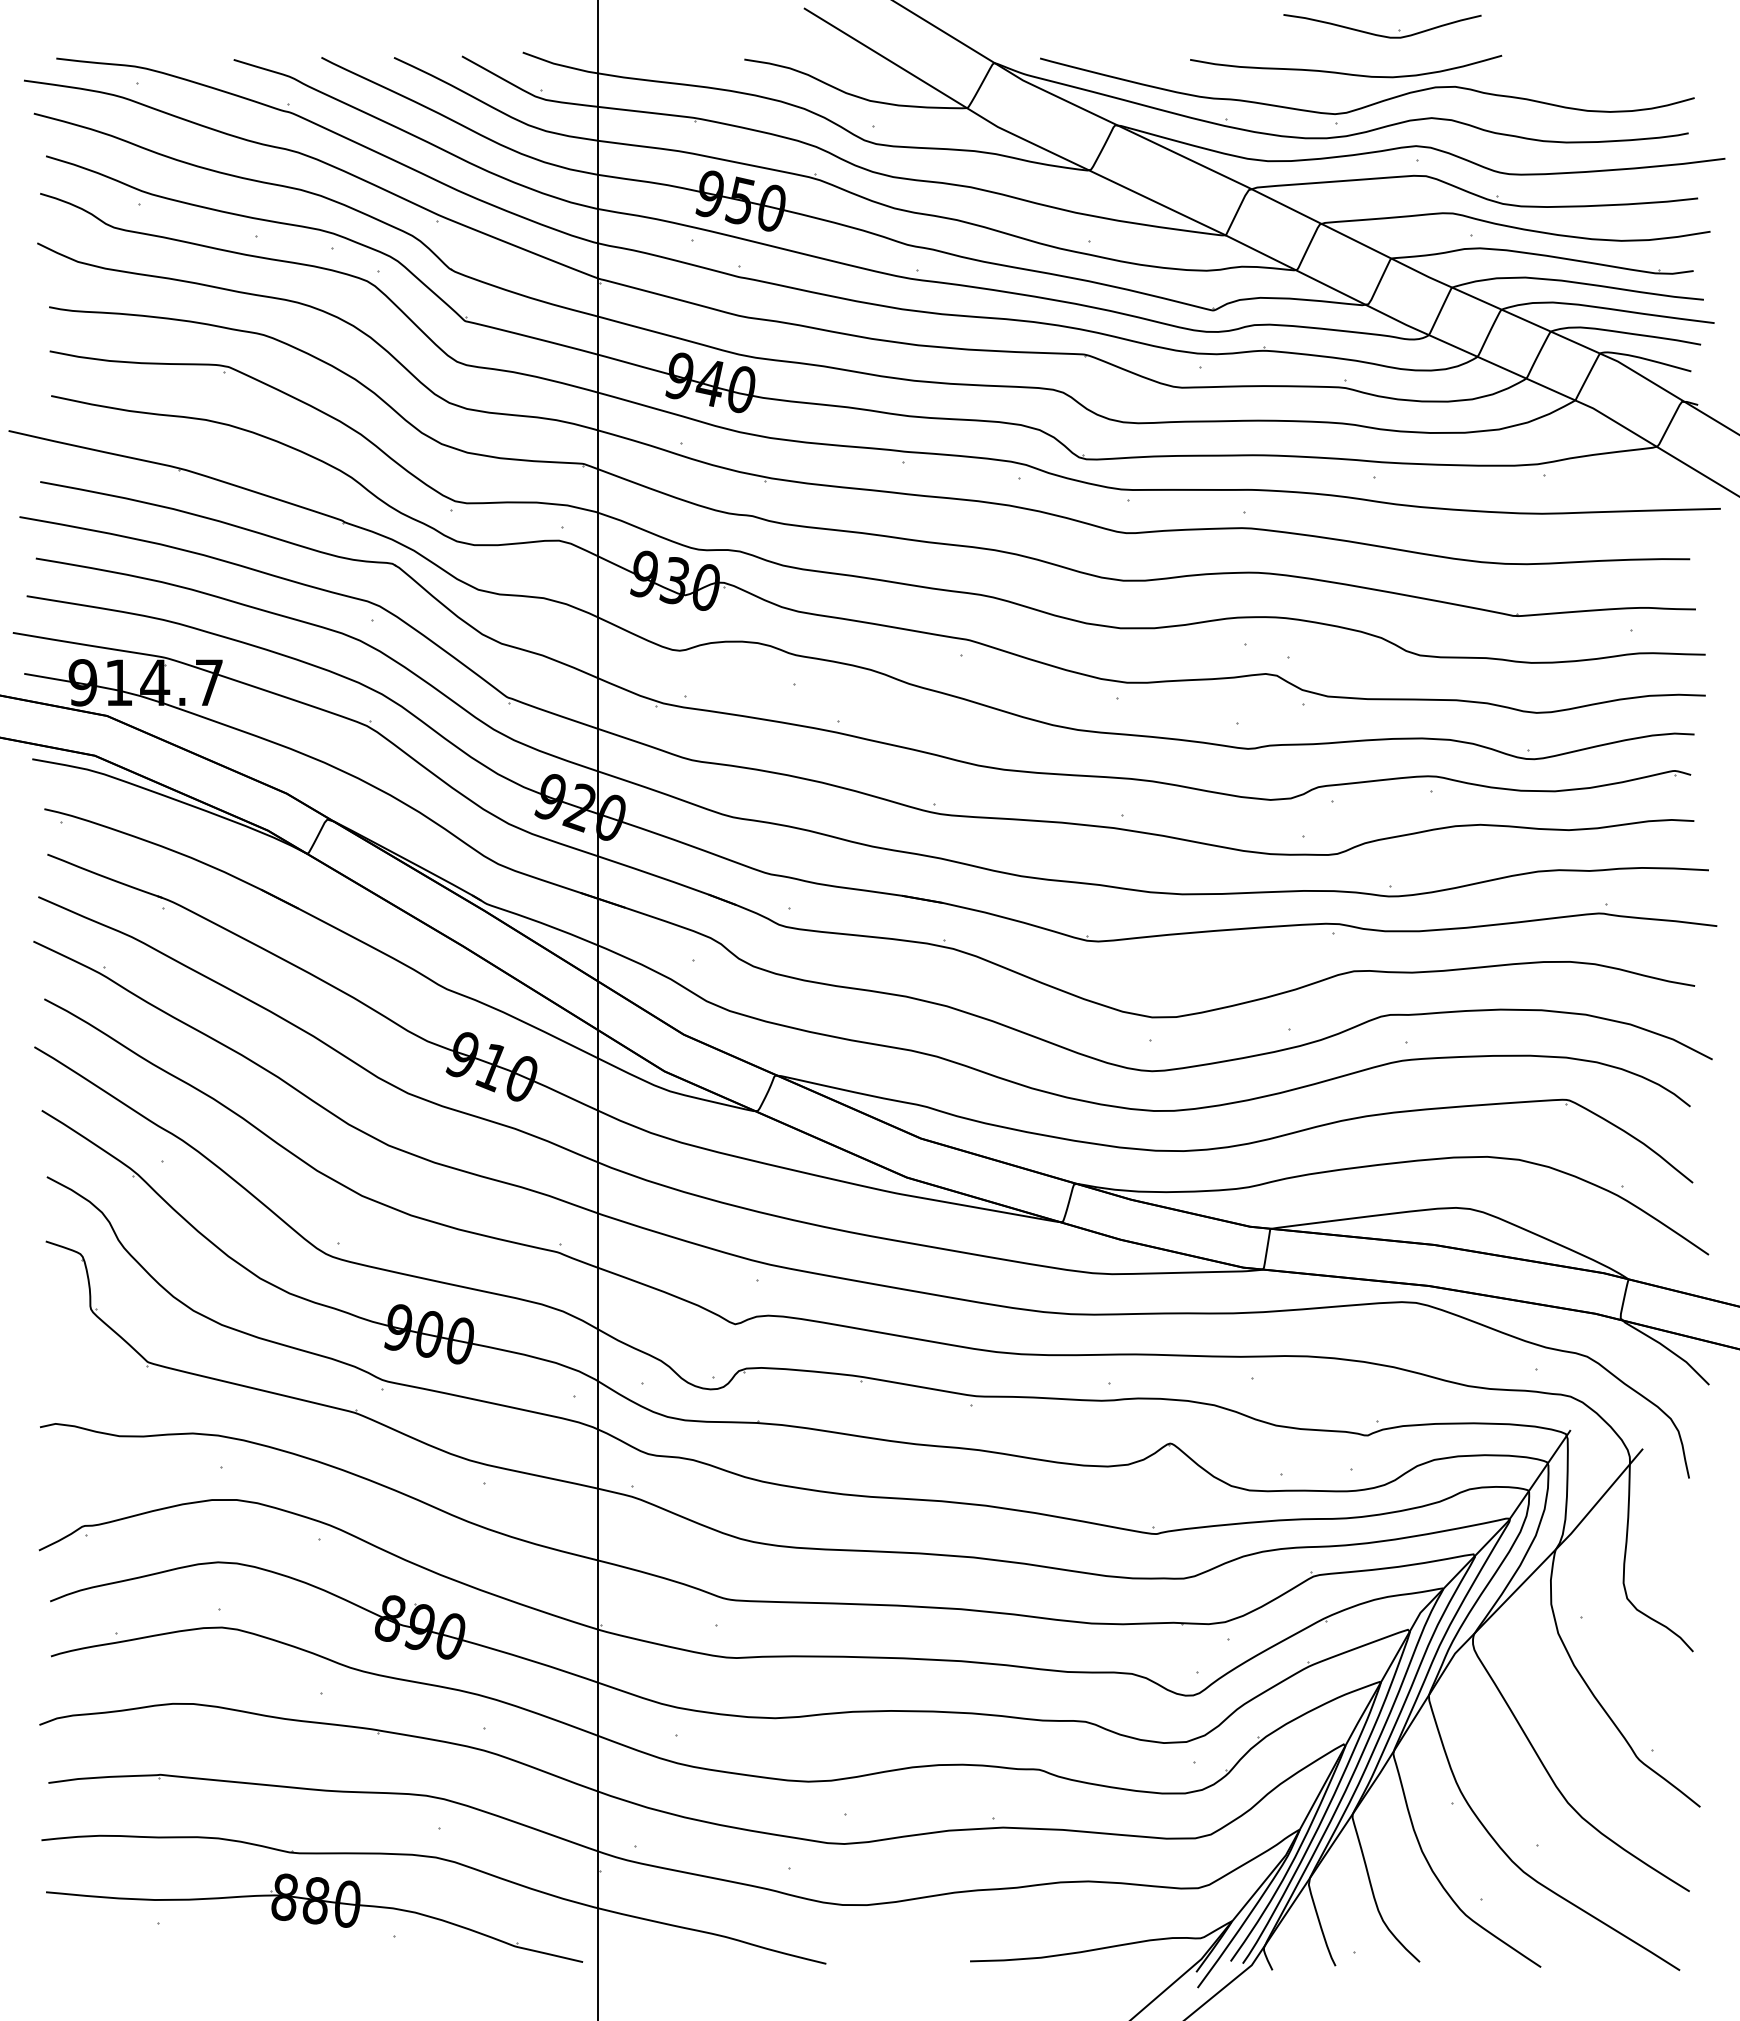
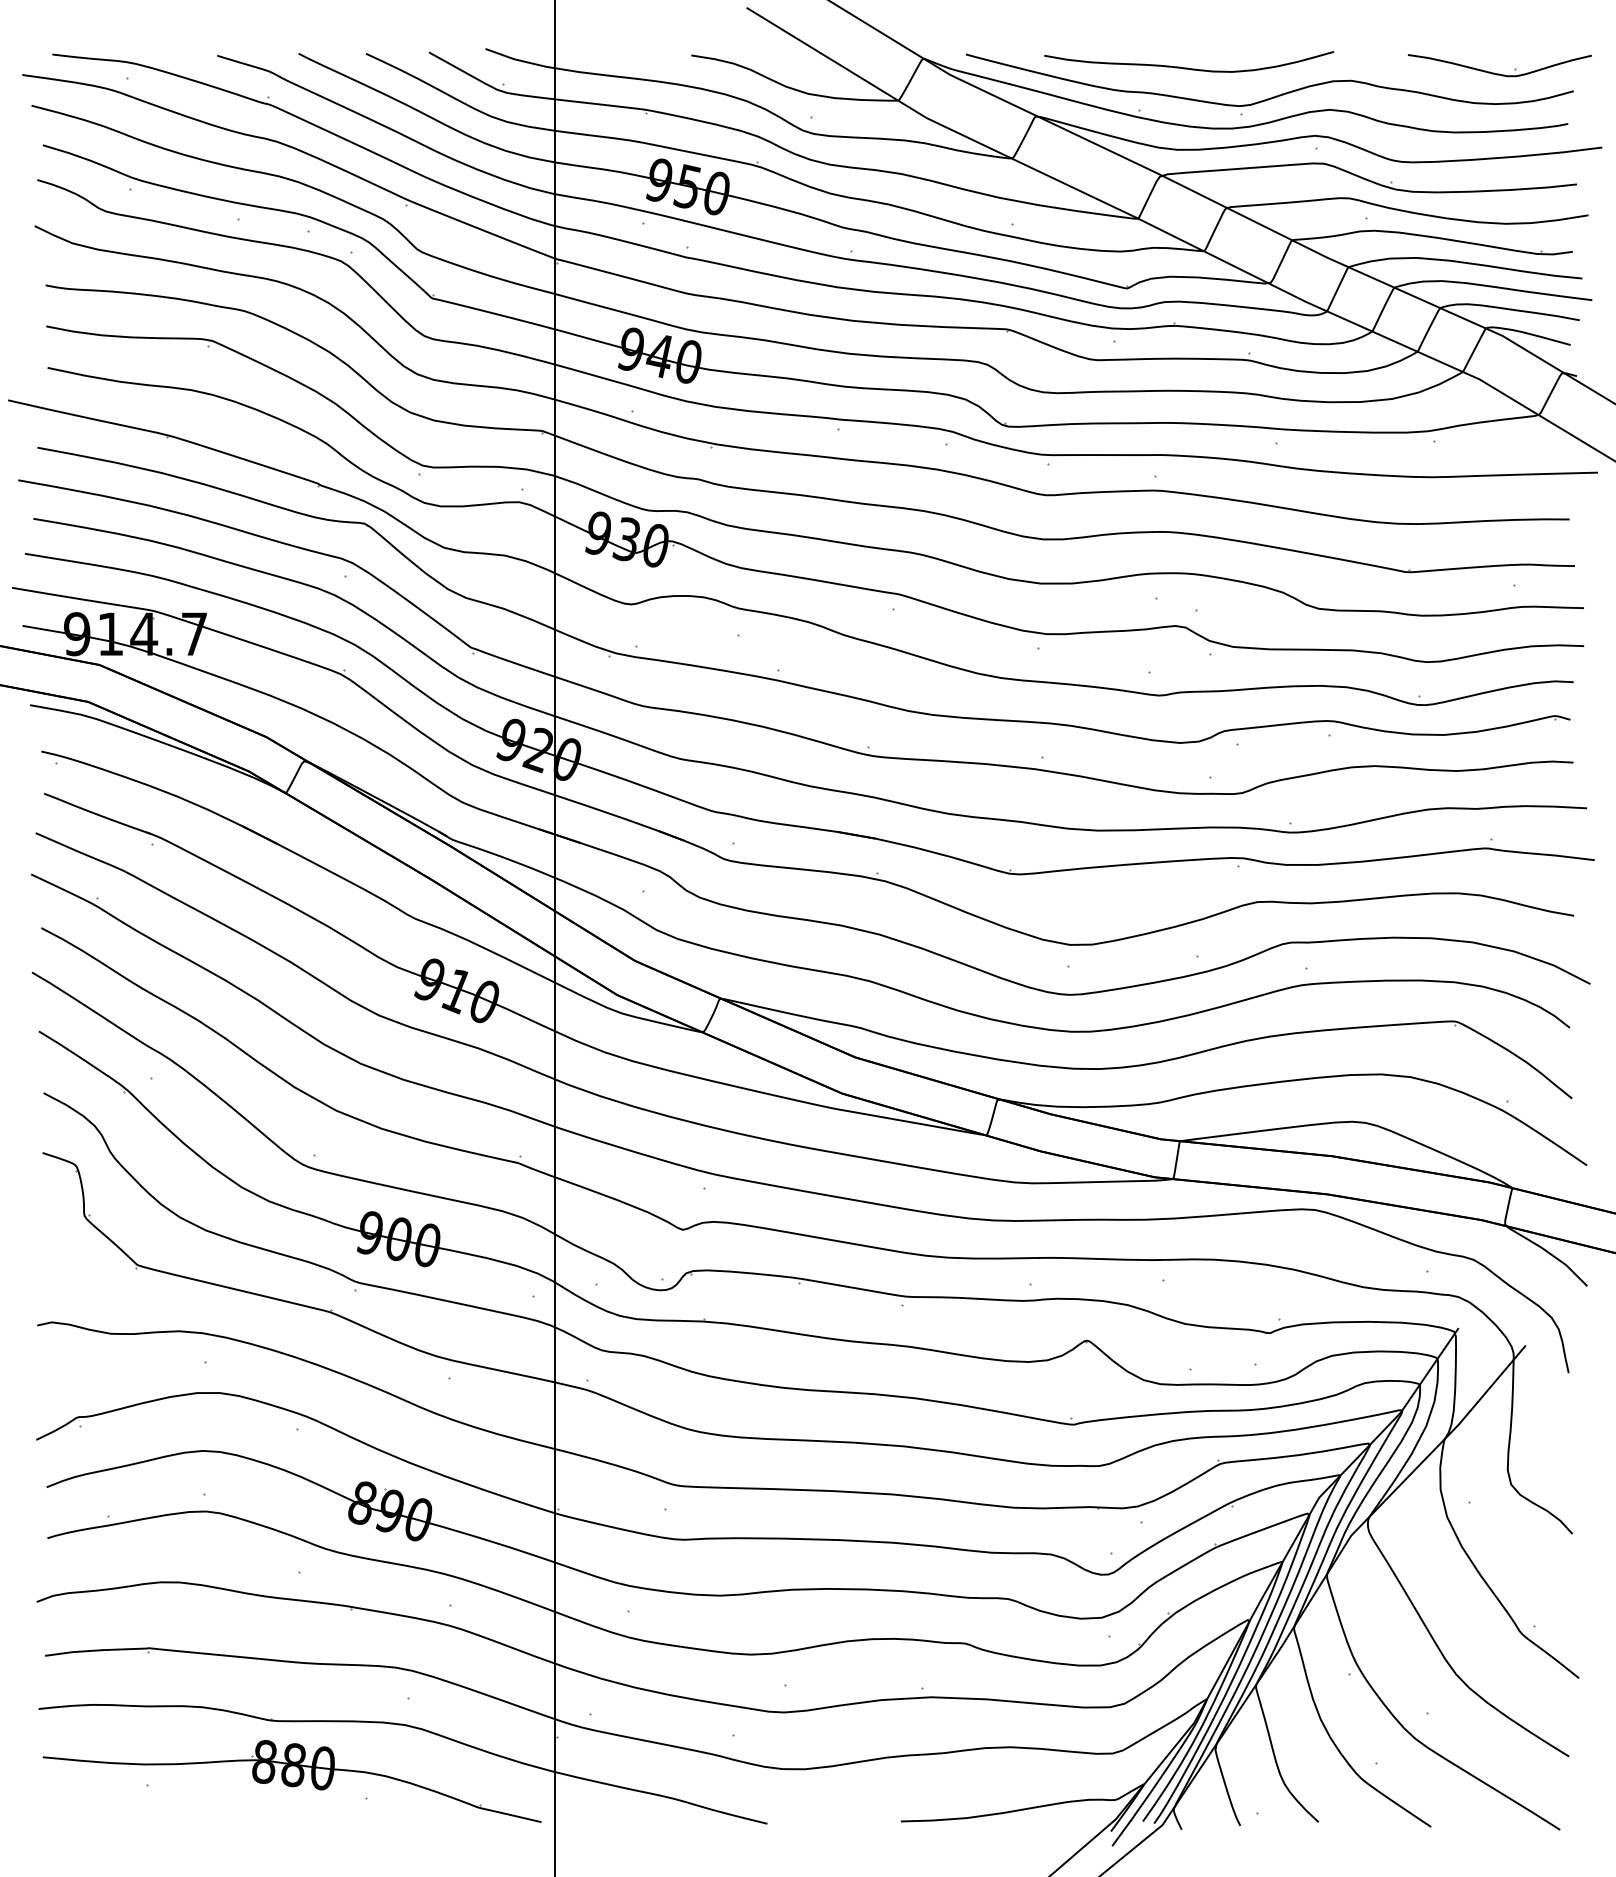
part: (1382, 34) -> (1499, 73), moved
curve: (1344, 72) -> (1187, 67), moved

